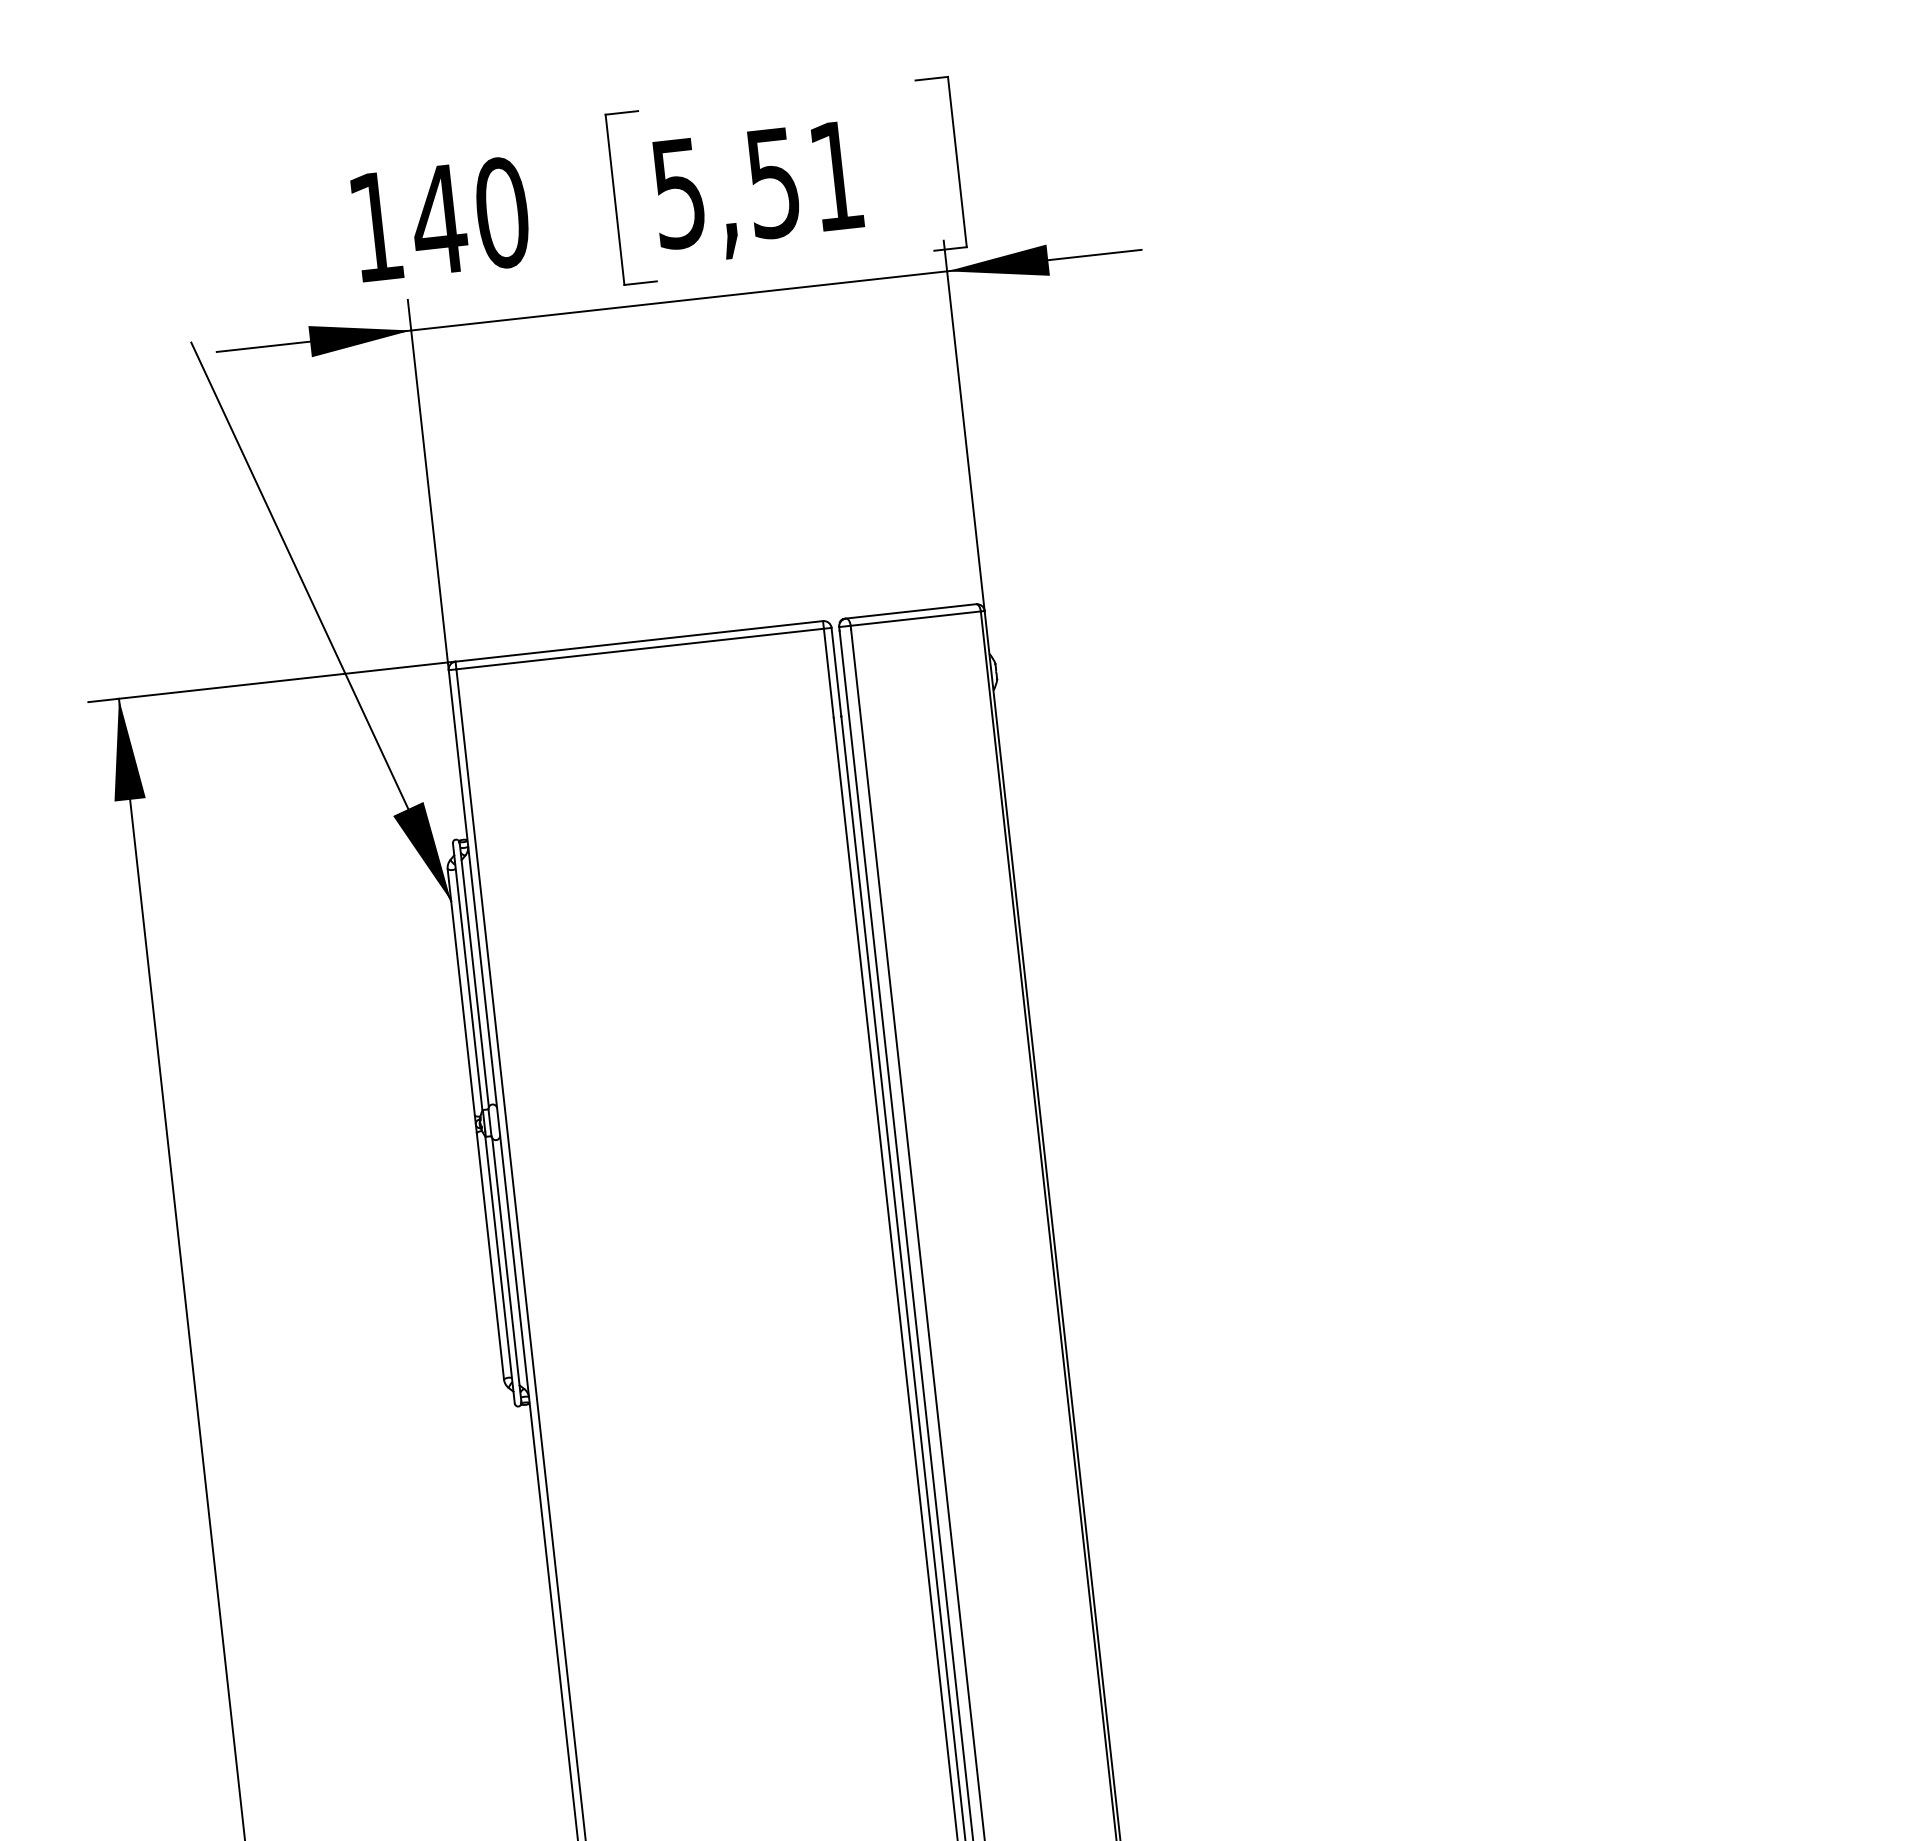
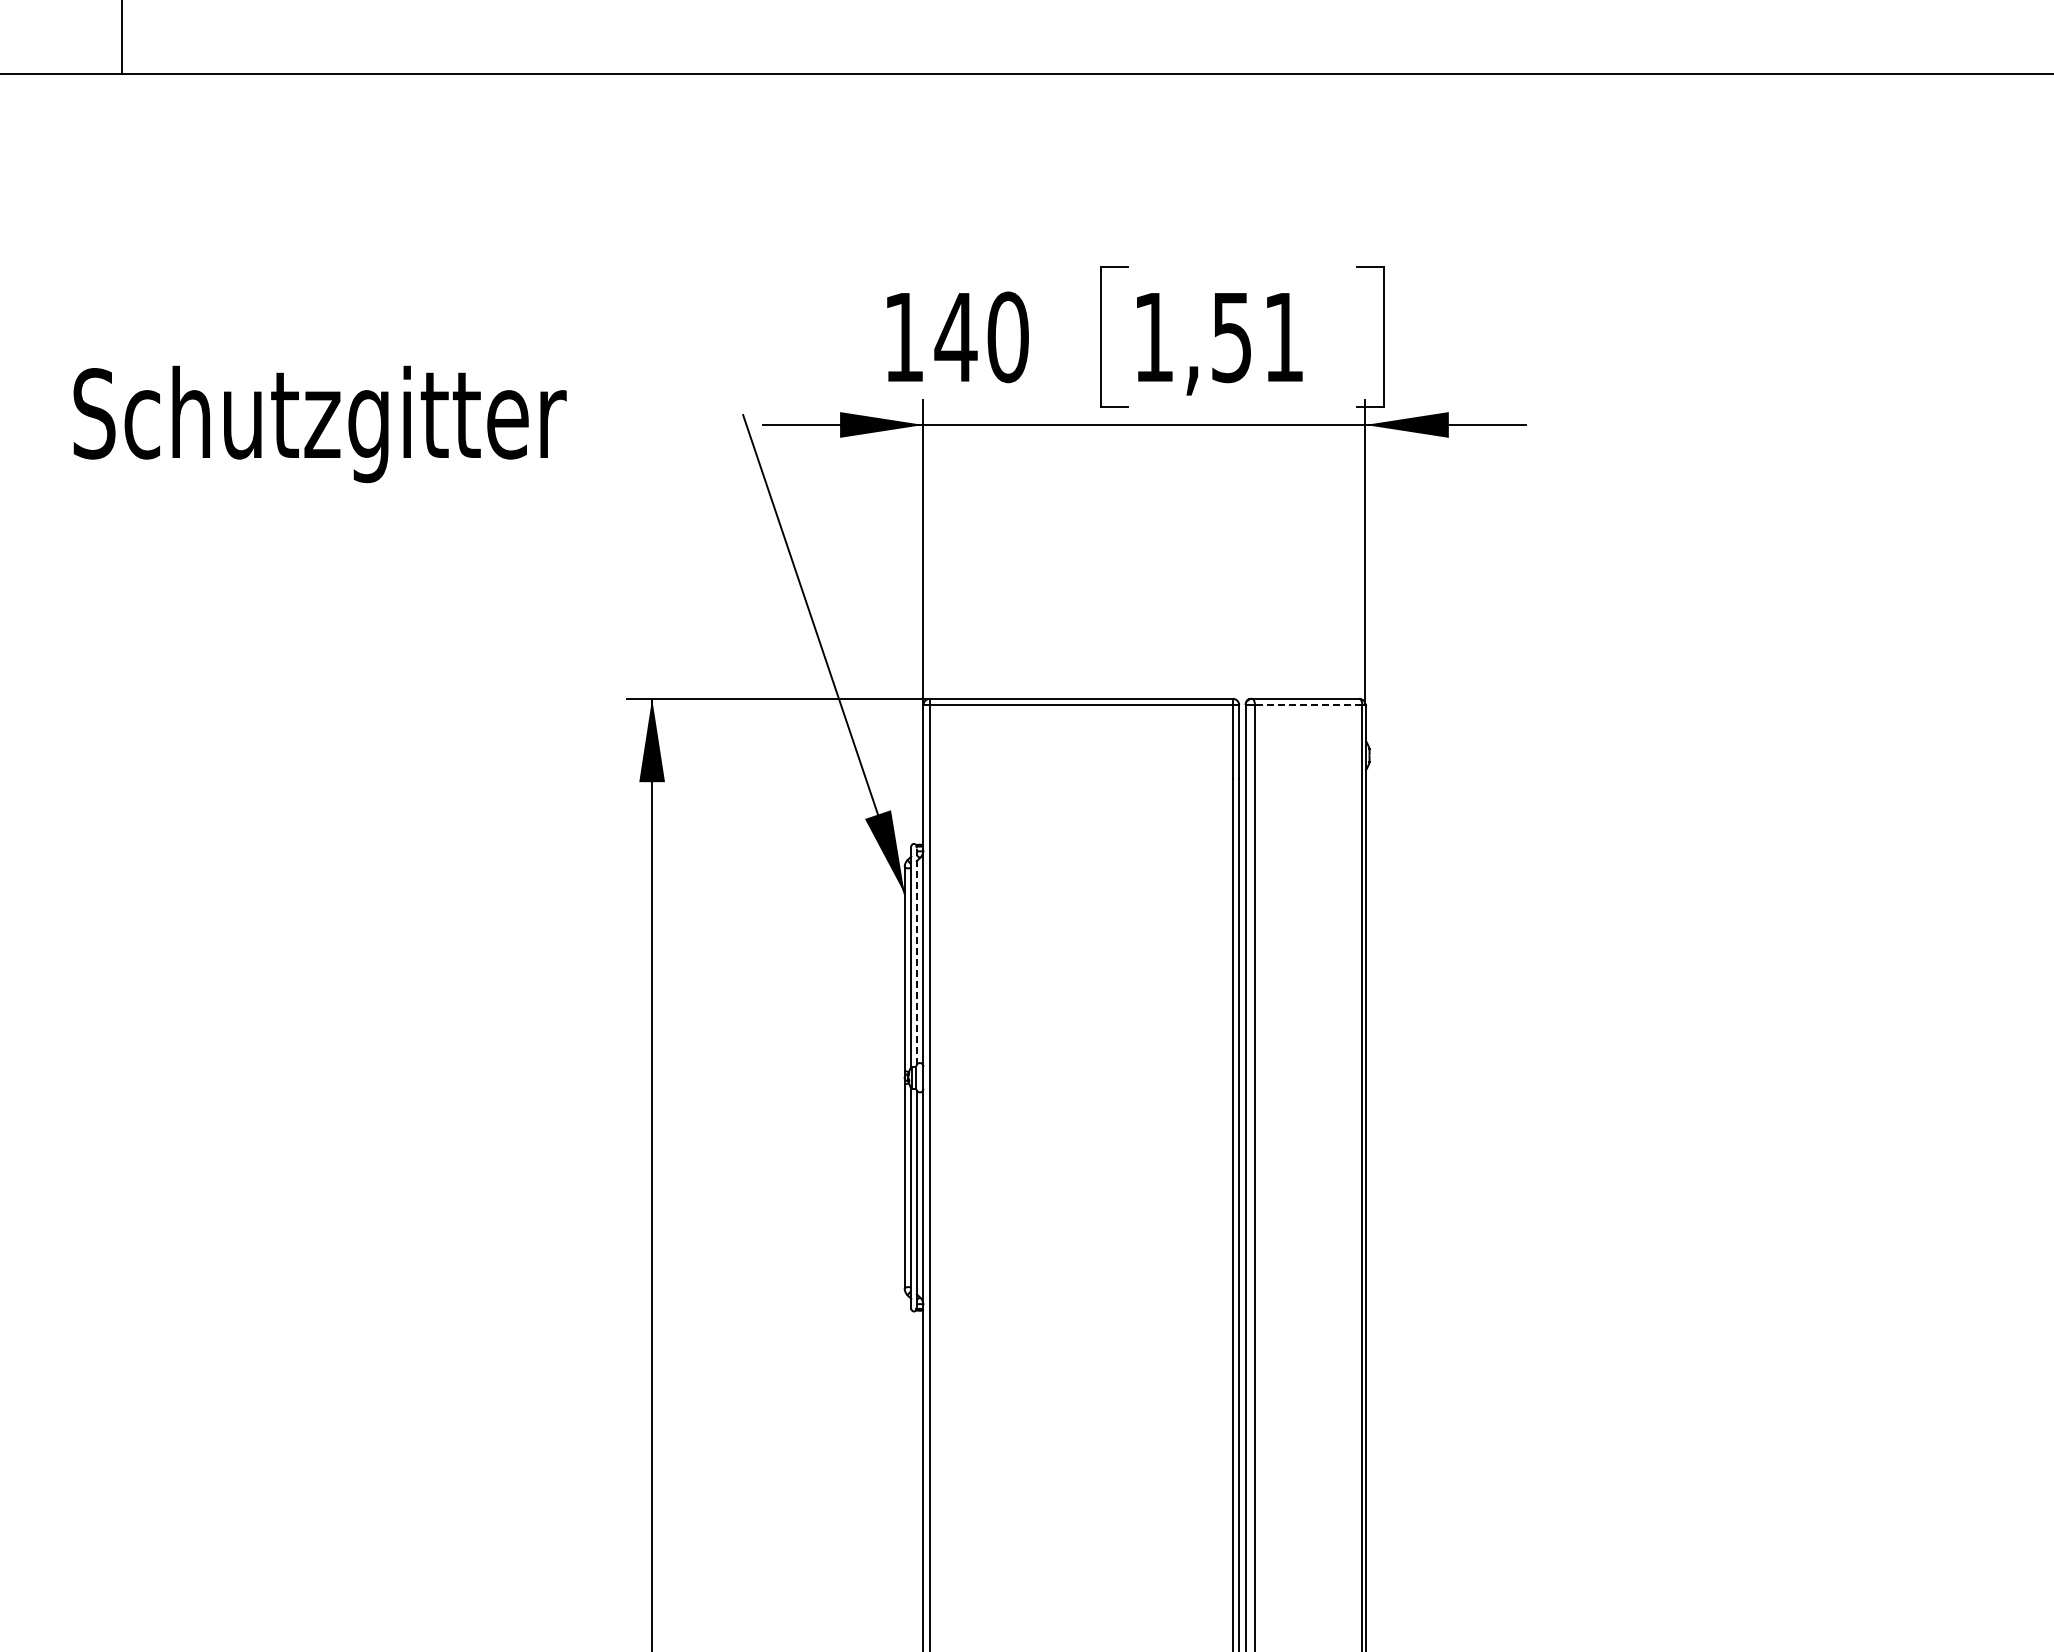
text: (678, 194) -> (1153, 338), 5,51 -> 1,51
line: (915, 619) -> (1308, 705), solid -> dashed
line: (473, 975) -> (916, 956), solid -> dashed

